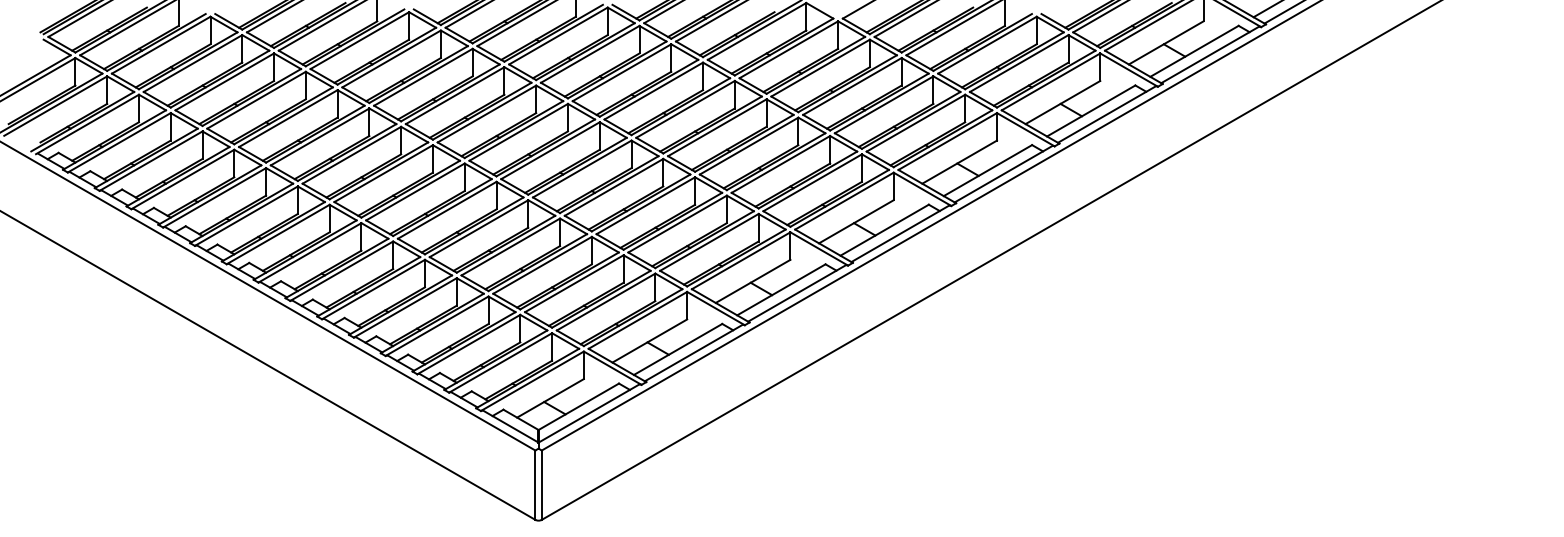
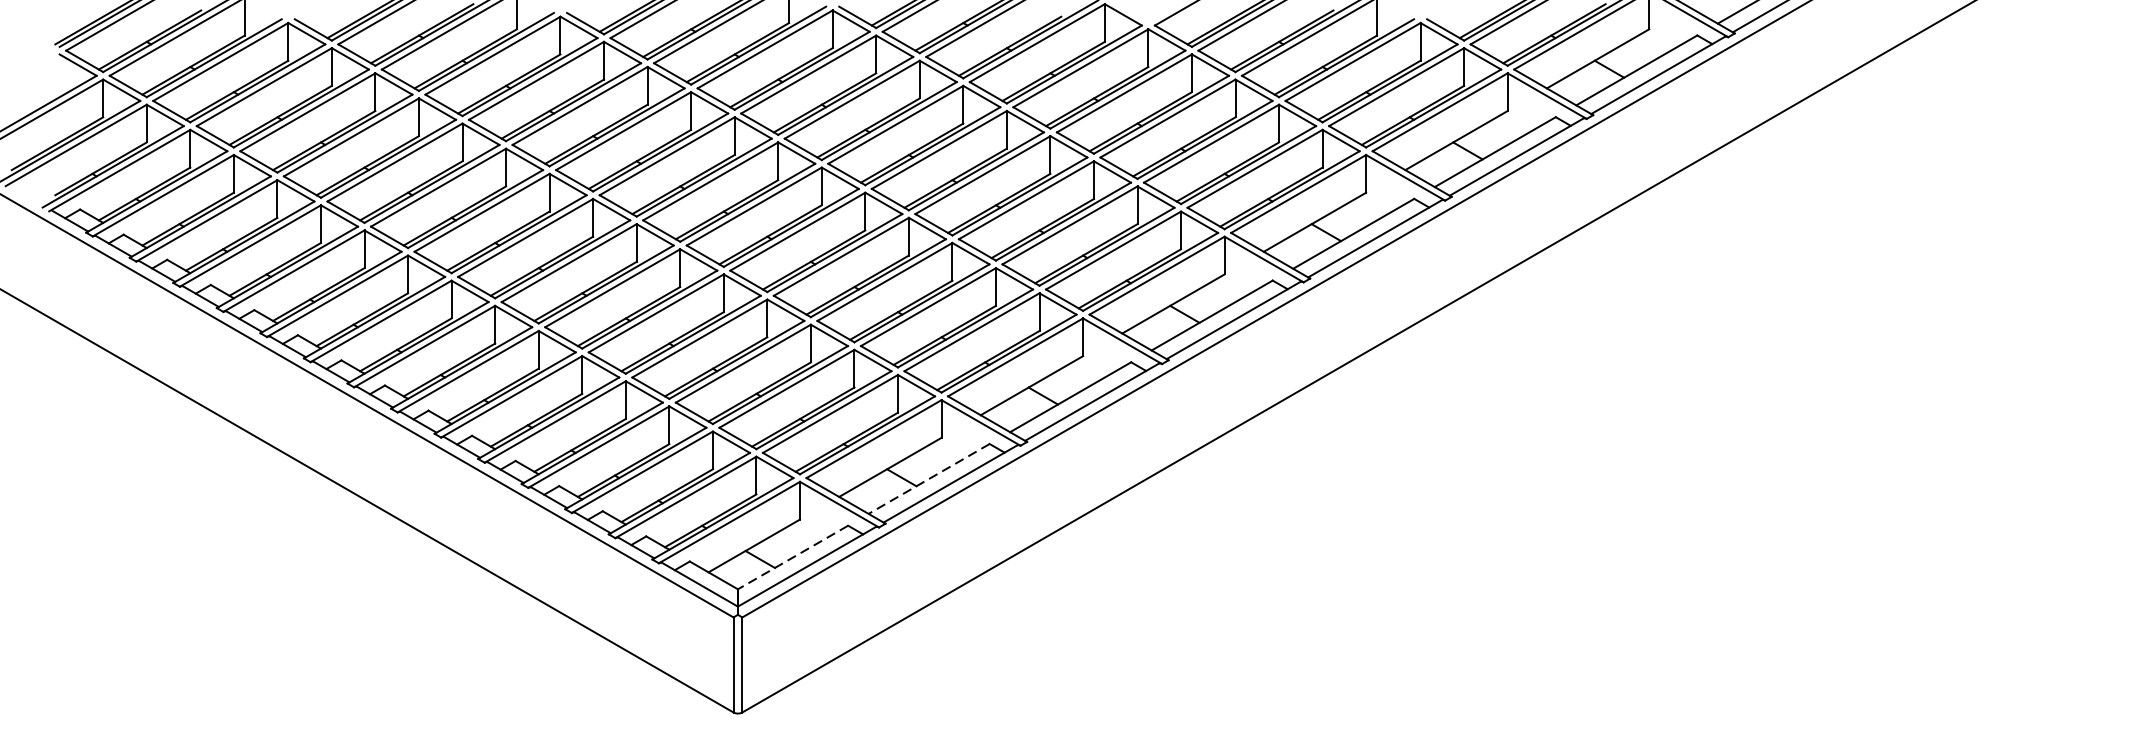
line: (677, 349) -> (928, 479), solid -> dashed
line: (578, 407) -> (792, 558), solid -> dashed

